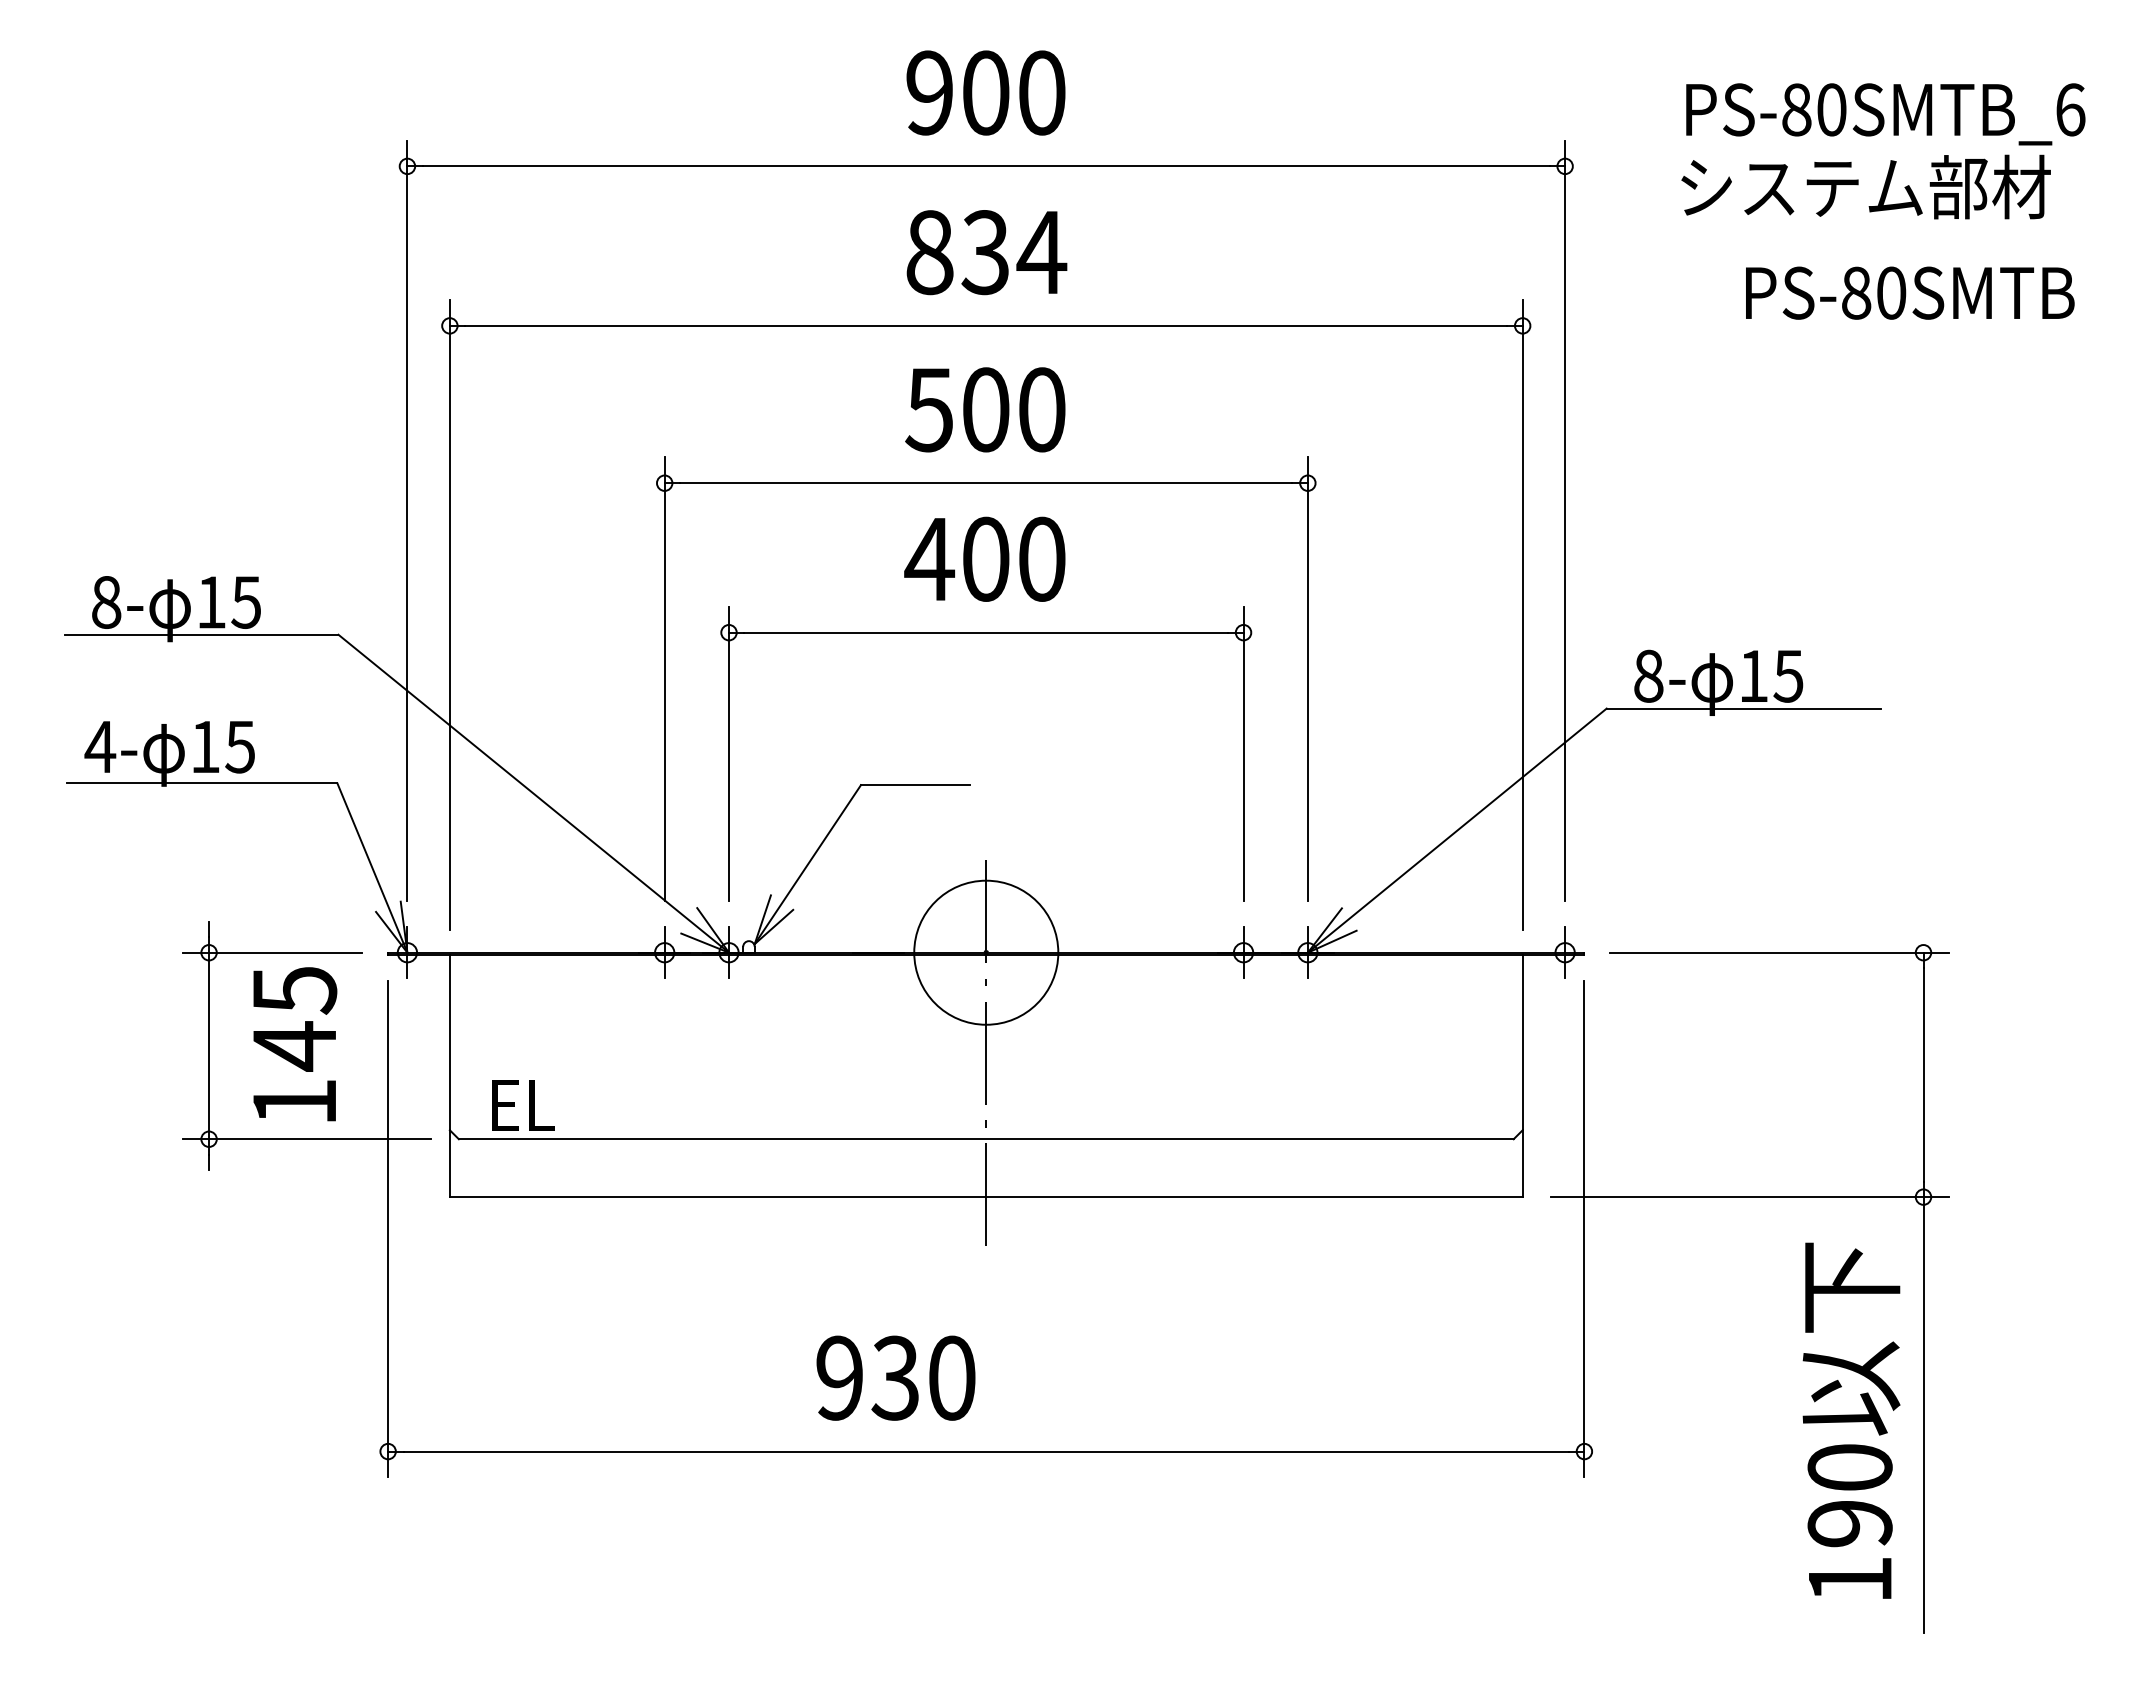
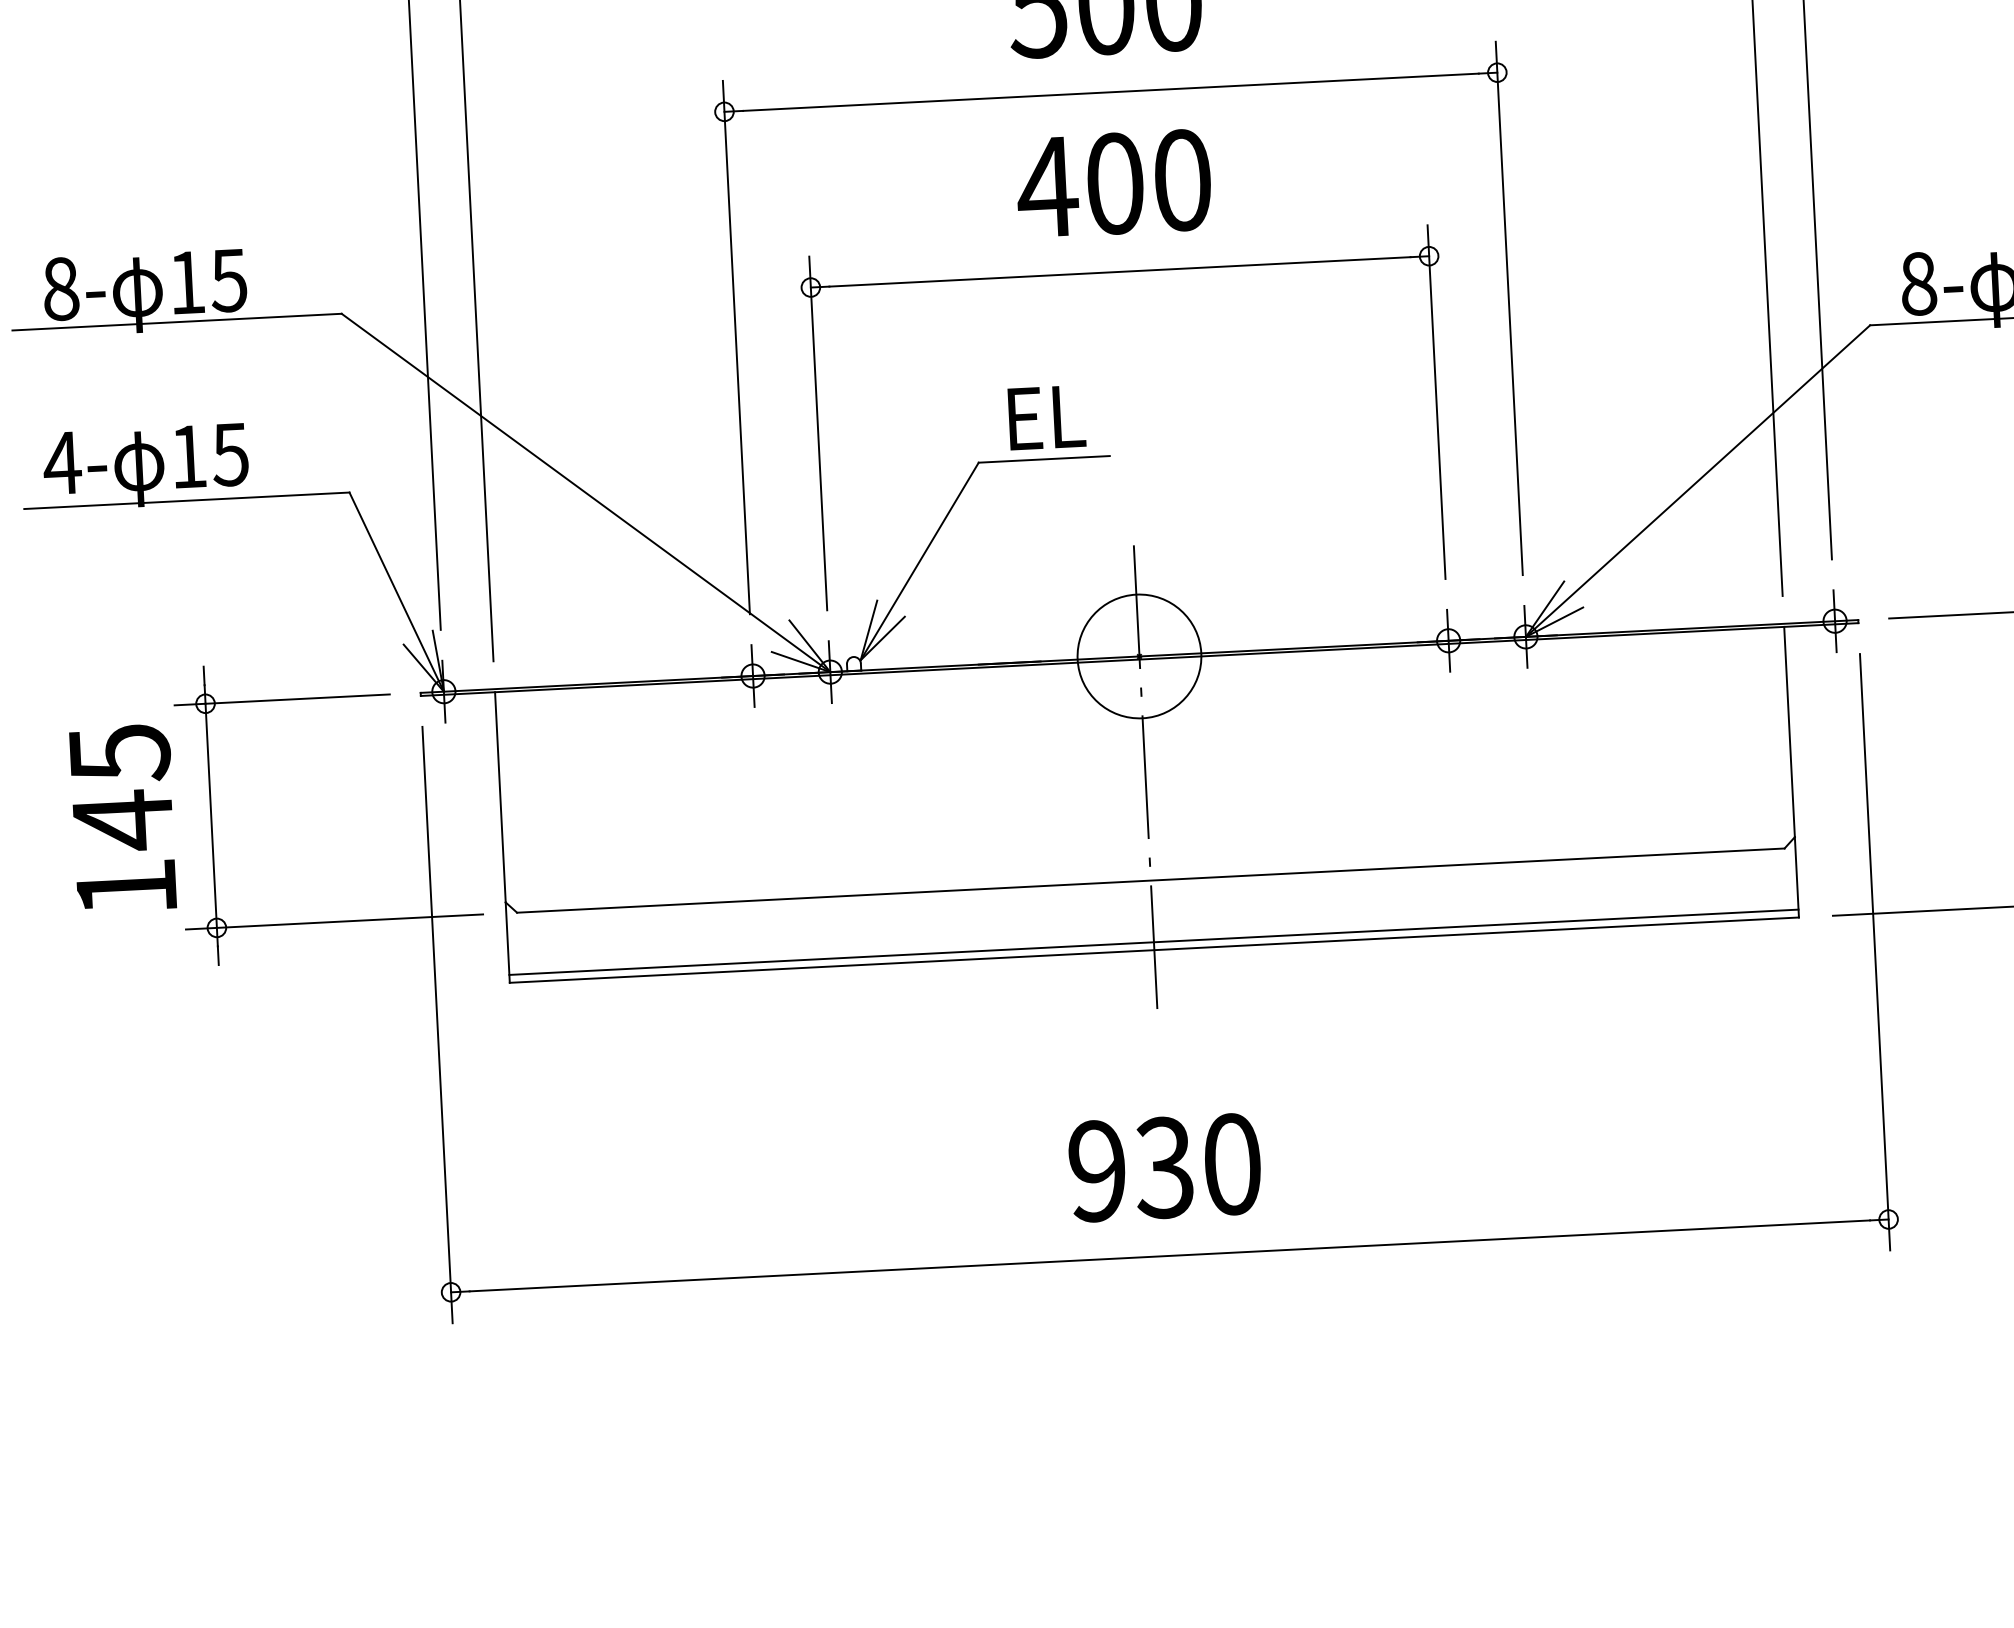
circle: (985, 952) -> (1138, 656), size x0.71
text: (295, 1044) -> (123, 818), moved
text: (523, 1105) -> (1046, 417), moved
line: (985, 1190) -> (1153, 942), added
text: (895, 1377) -> (1164, 1166), moved

